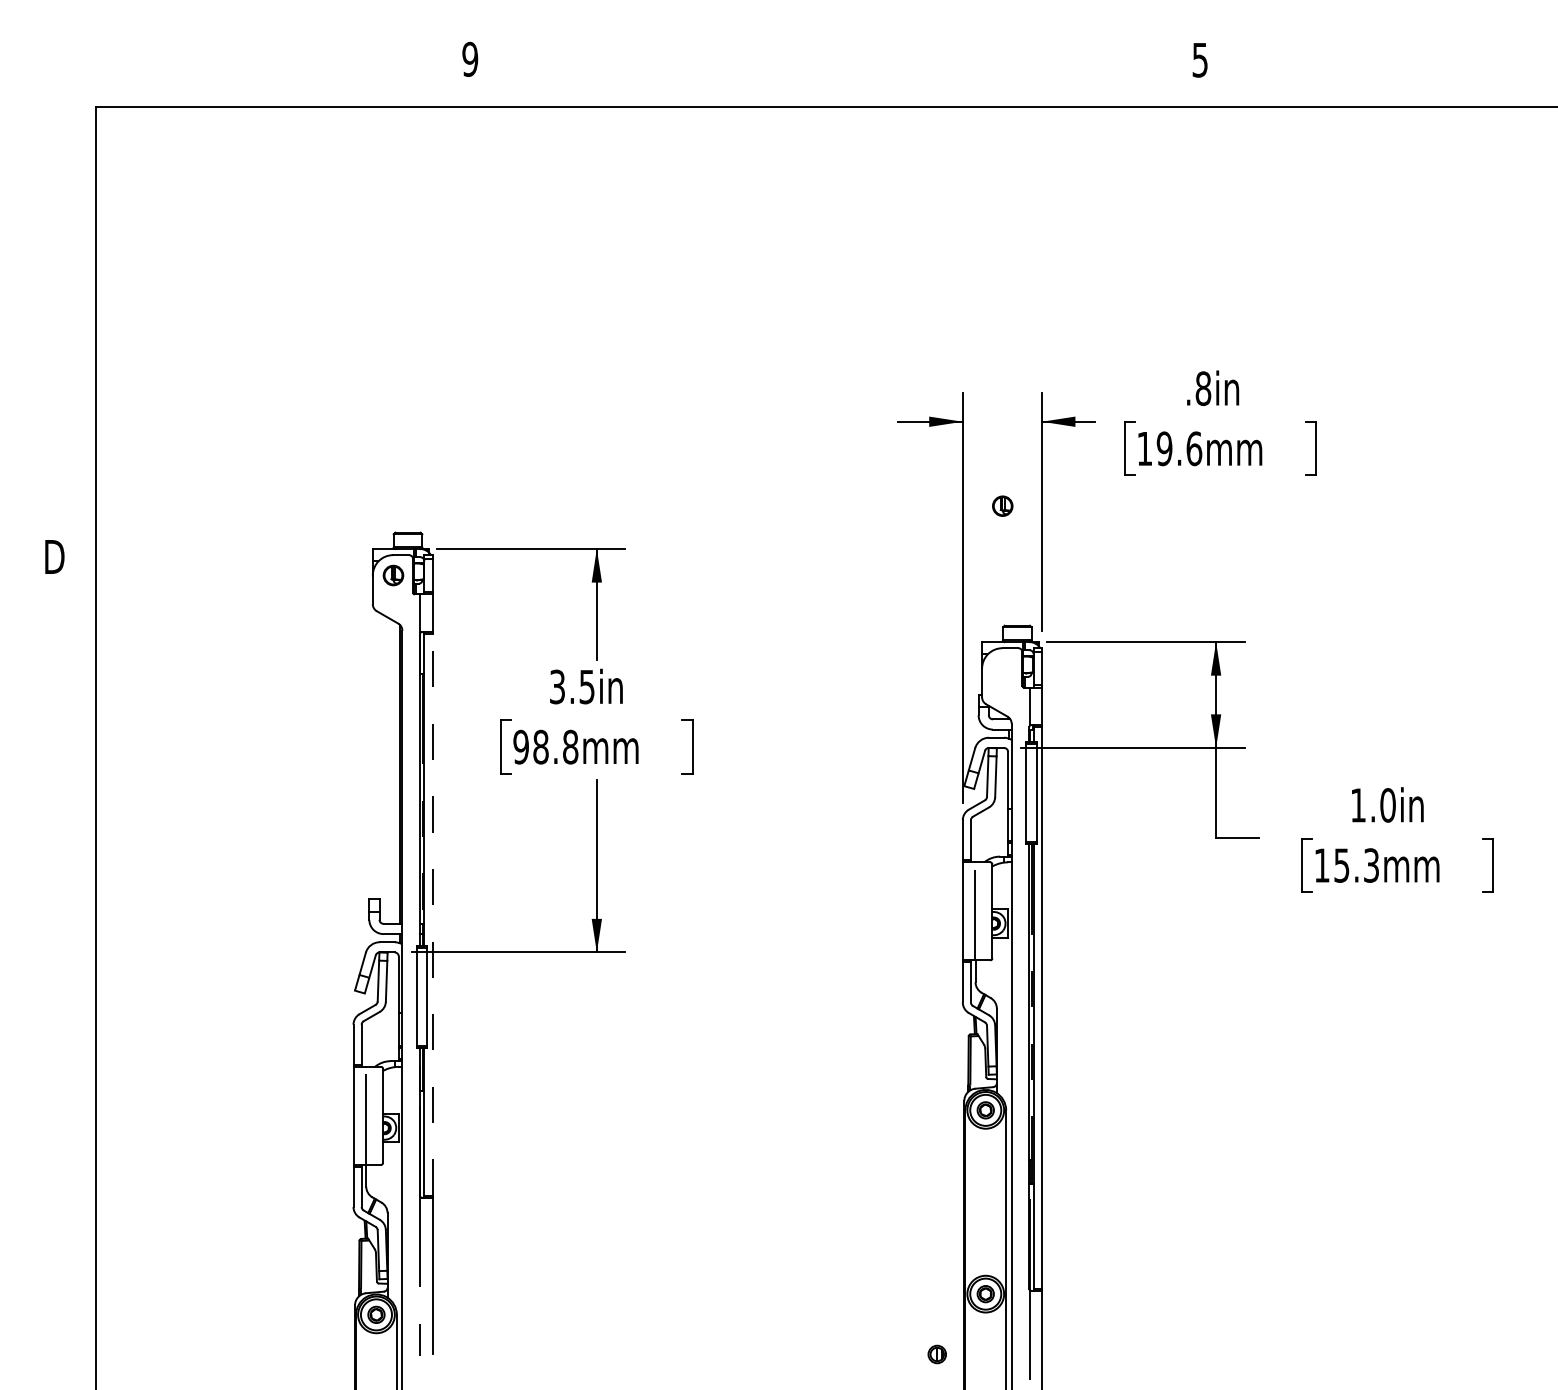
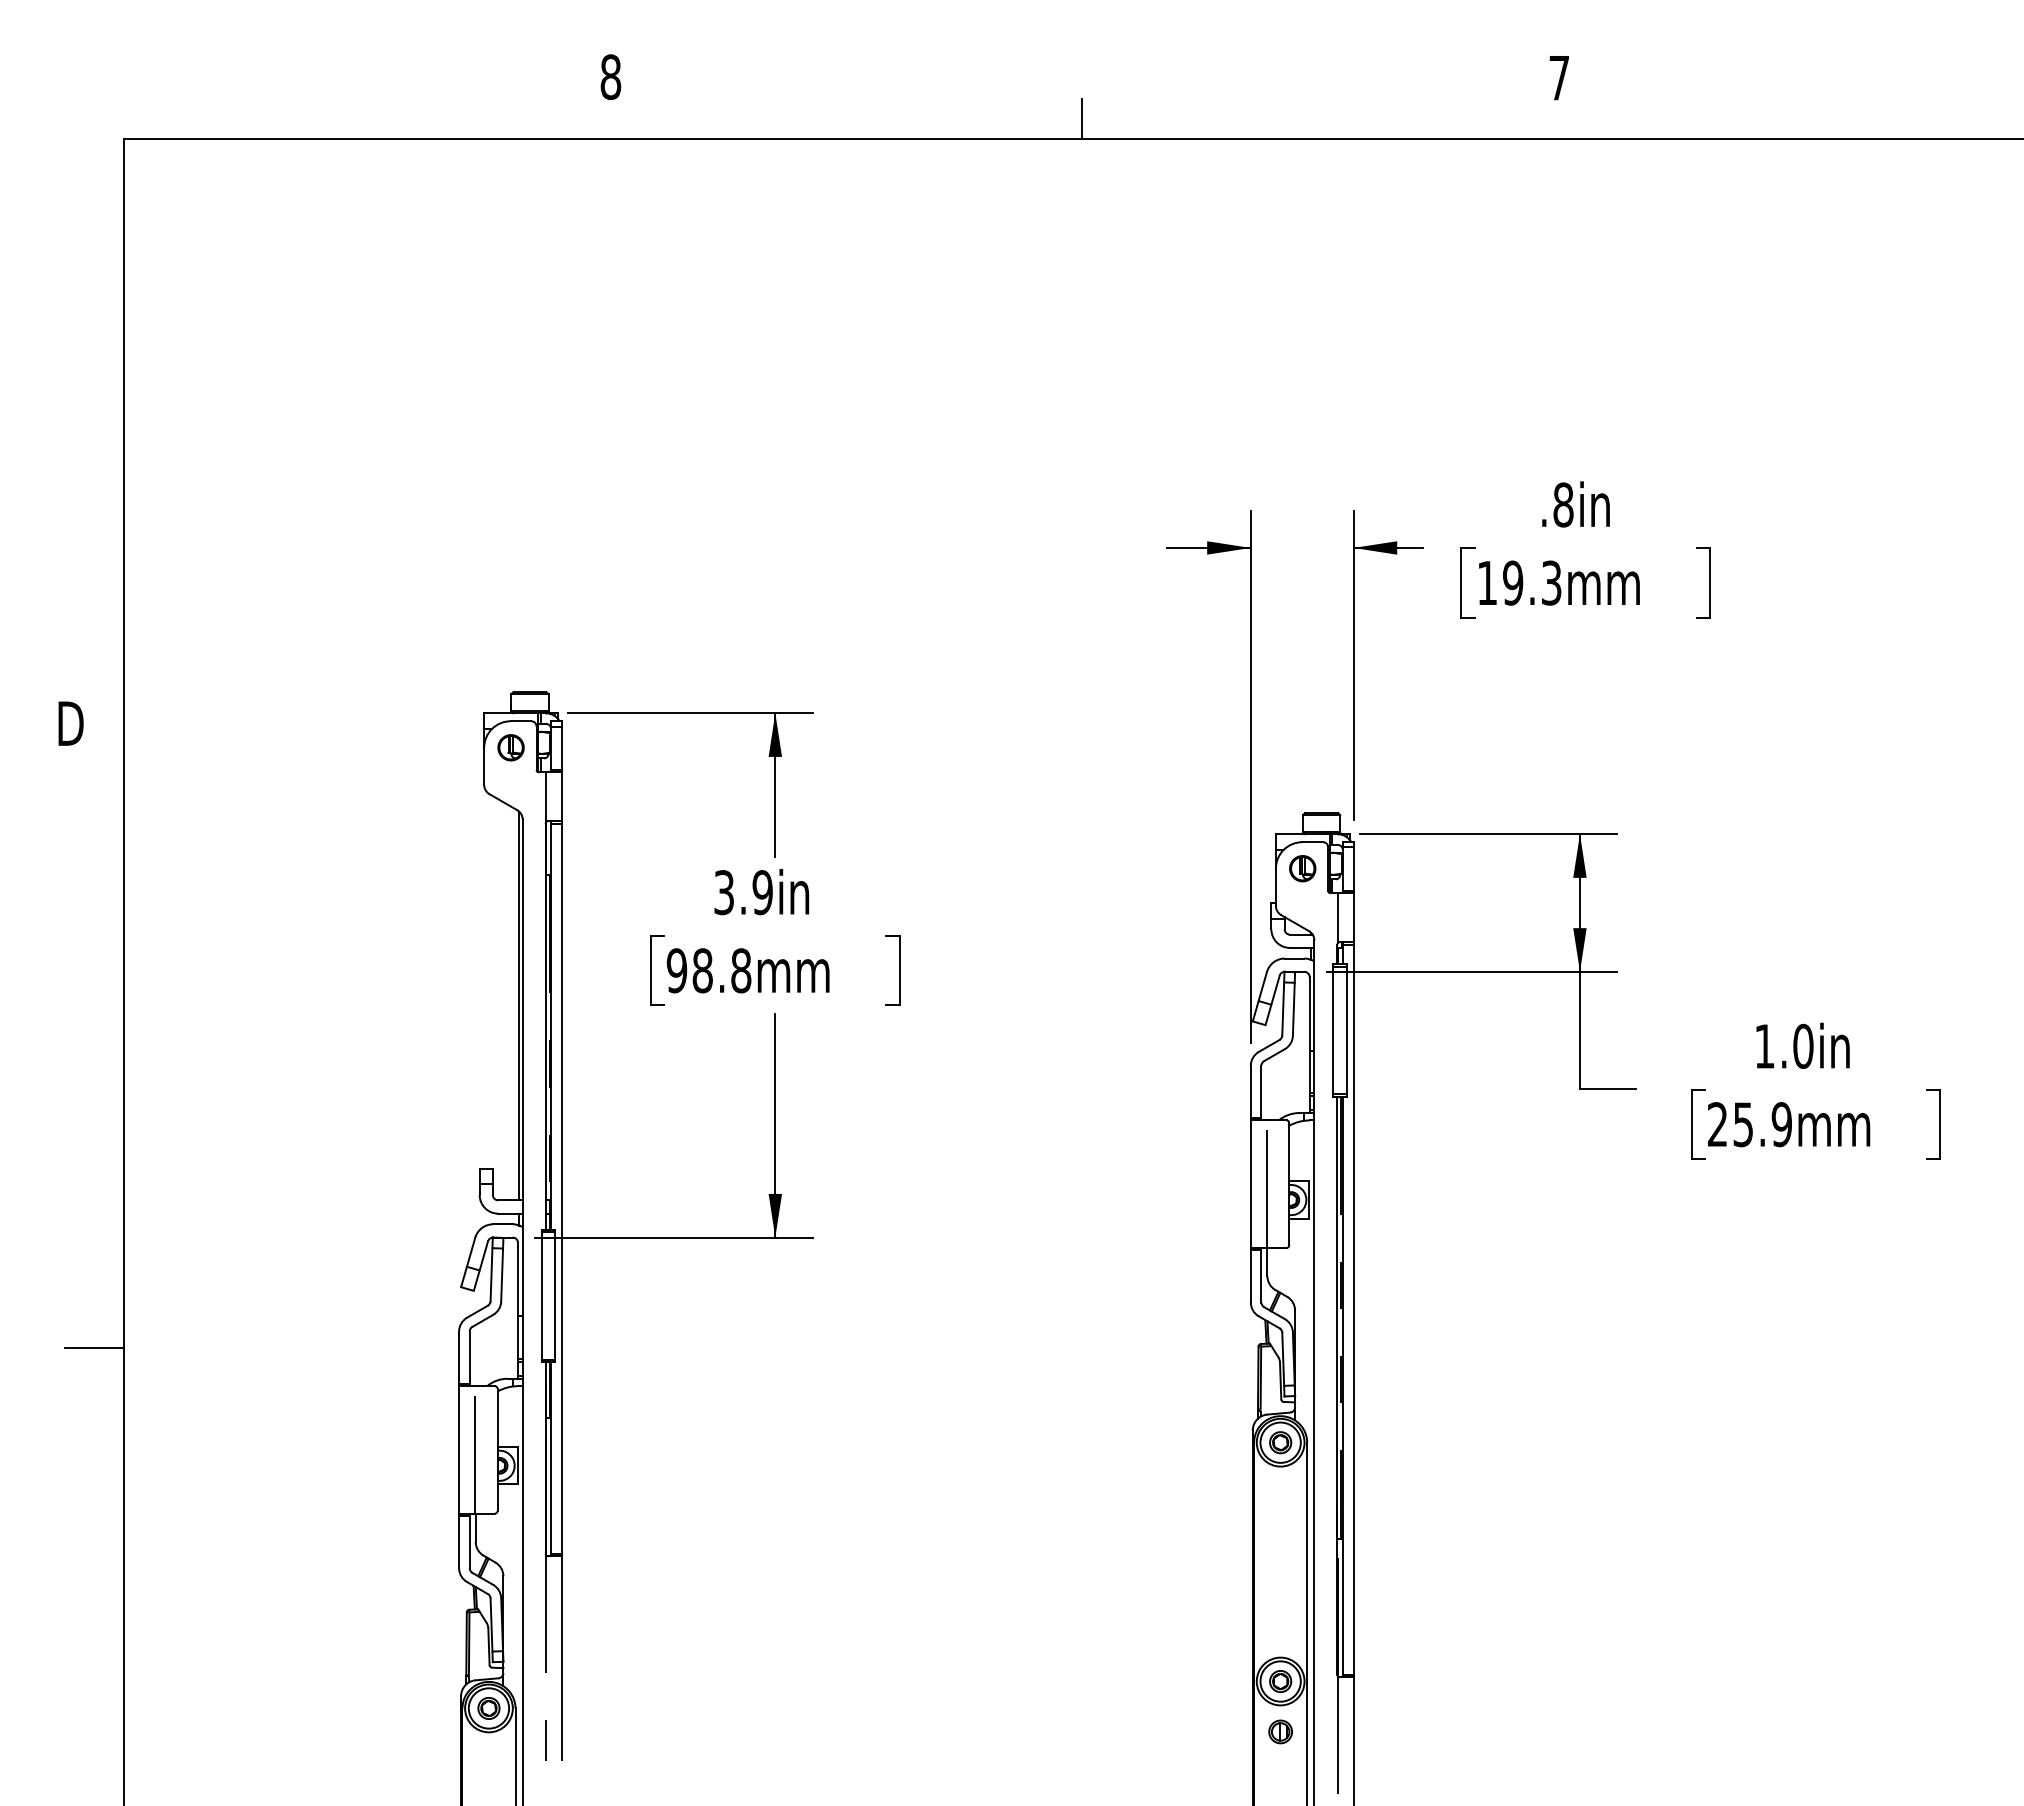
text: (470, 59) -> (610, 77), 9 -> 8
text: (1199, 60) -> (1558, 78), 5 -> 7
line: (832, 92) -> (1081, 119), added
text: (1194, 448) -> (1551, 582), 19.6mm -> 19.3mm
part: (1002, 506) -> (1302, 868), moved
text: (586, 686) -> (762, 892), 3.5in -> 3.9in
text: (1346, 865) -> (1749, 1124), 15.3mm -> 25.9mm
line: (432, 914) -> (561, 1188), dashed -> solid
line: (72, 1037) -> (93, 1348), added
part: (937, 1354) -> (1280, 1731), moved

